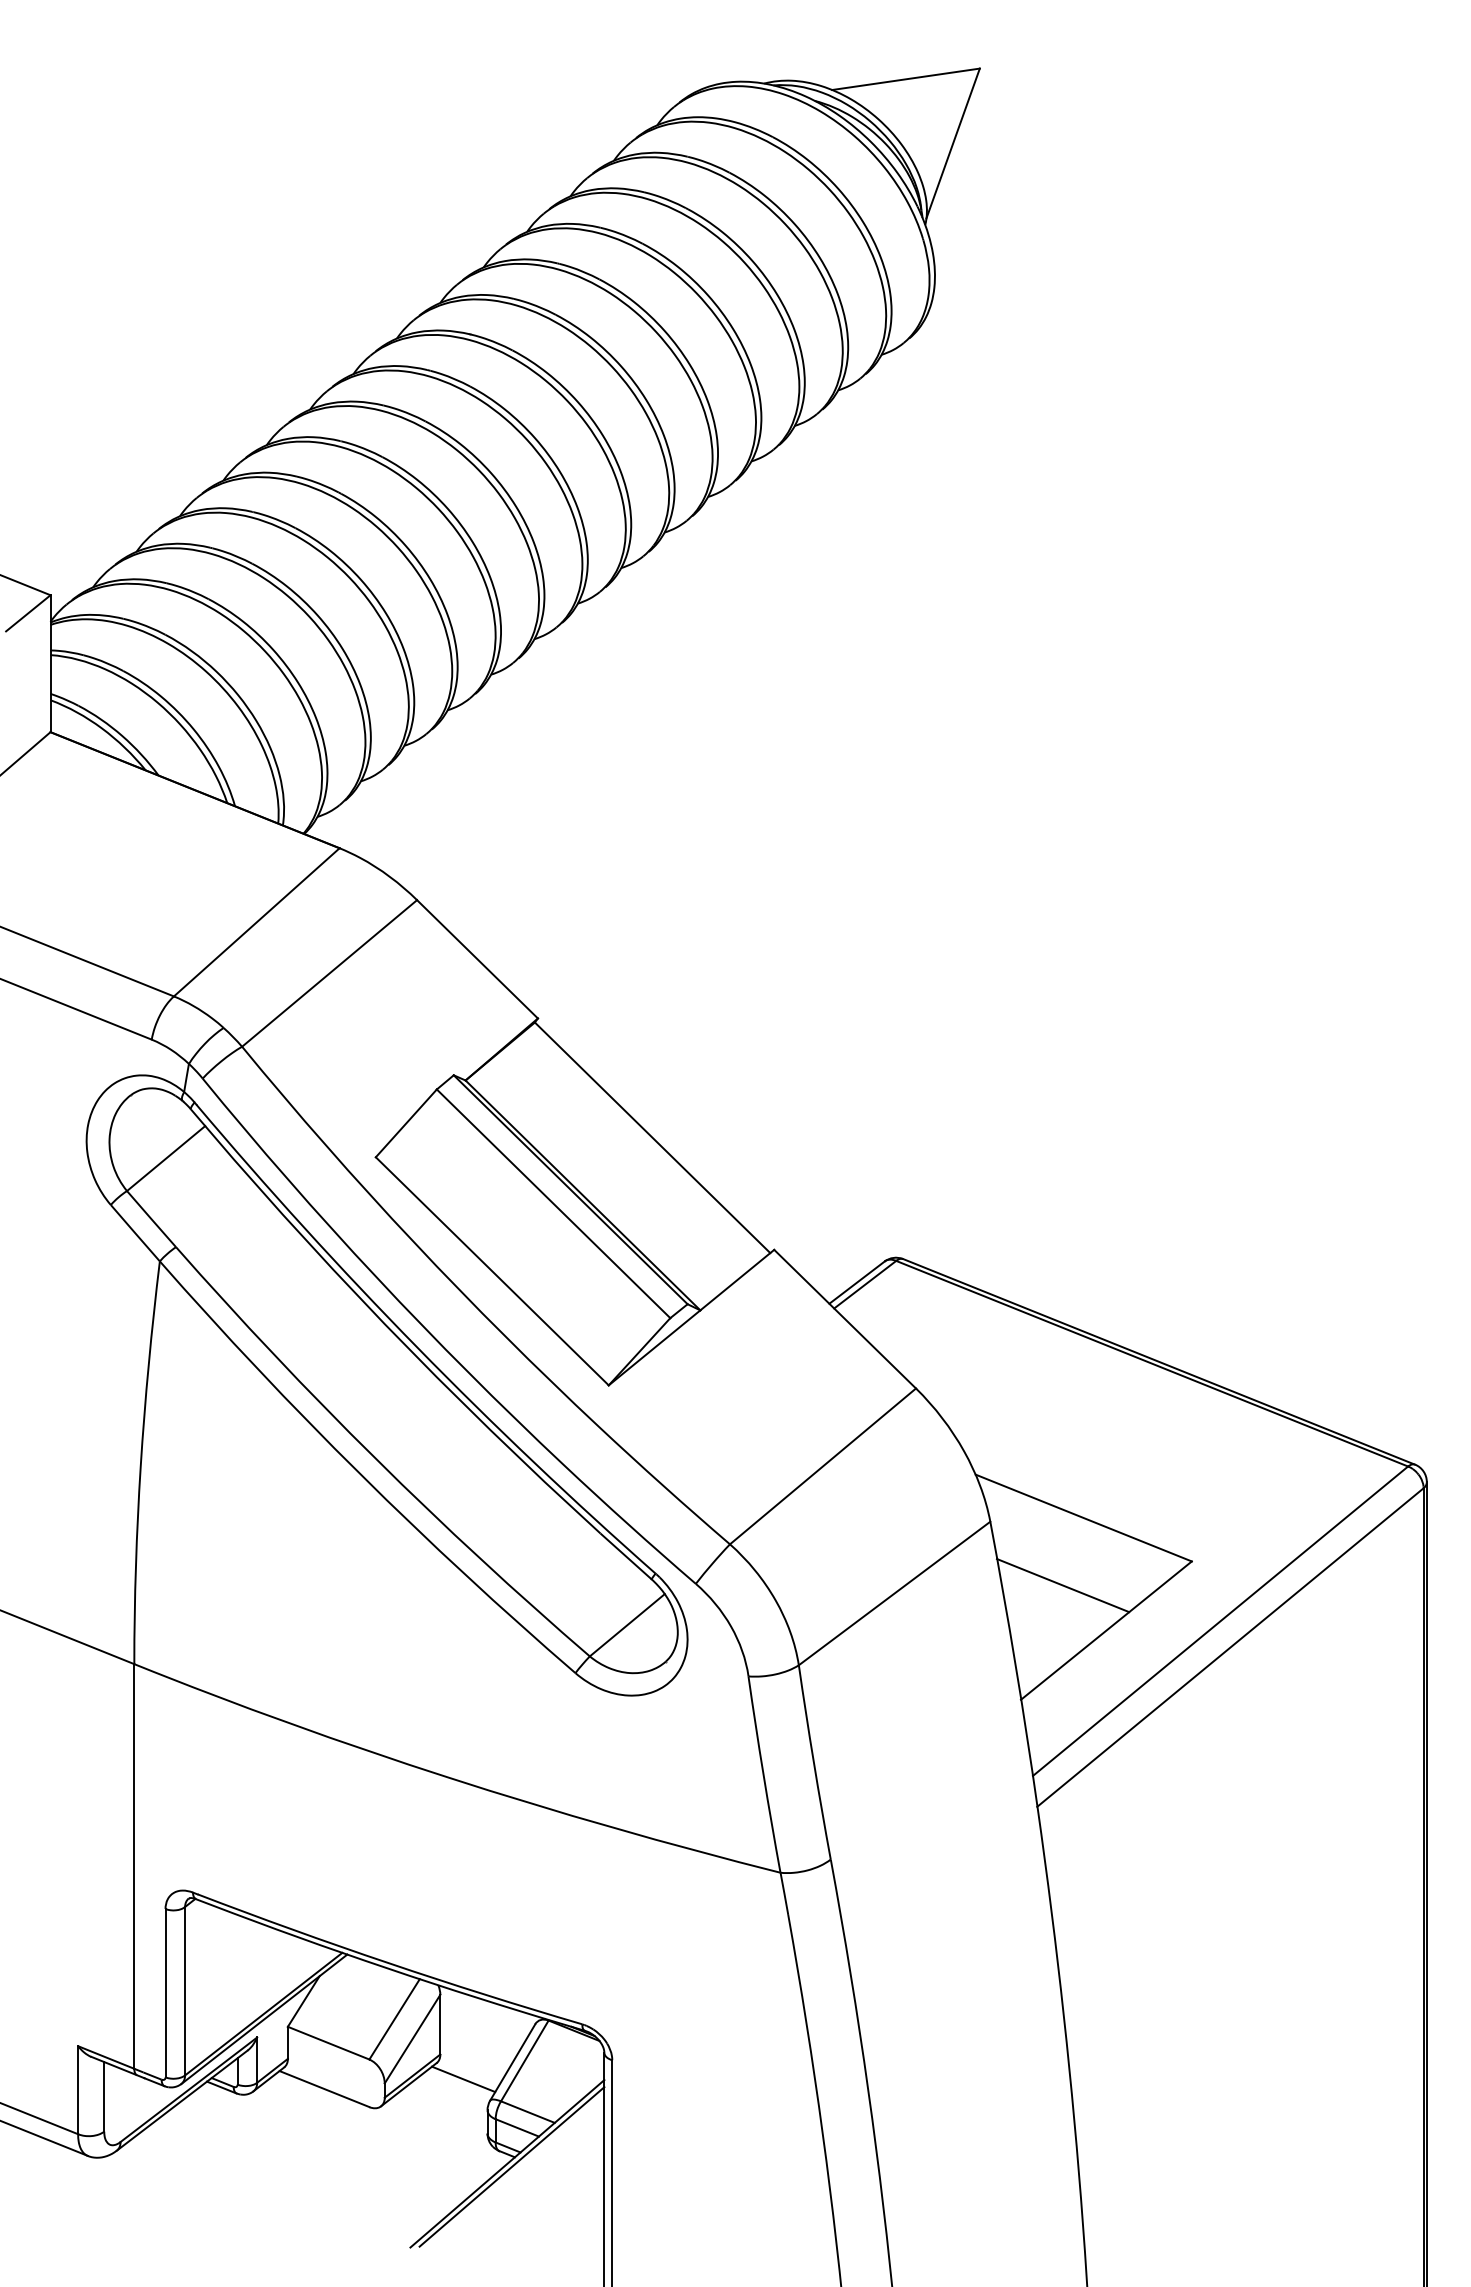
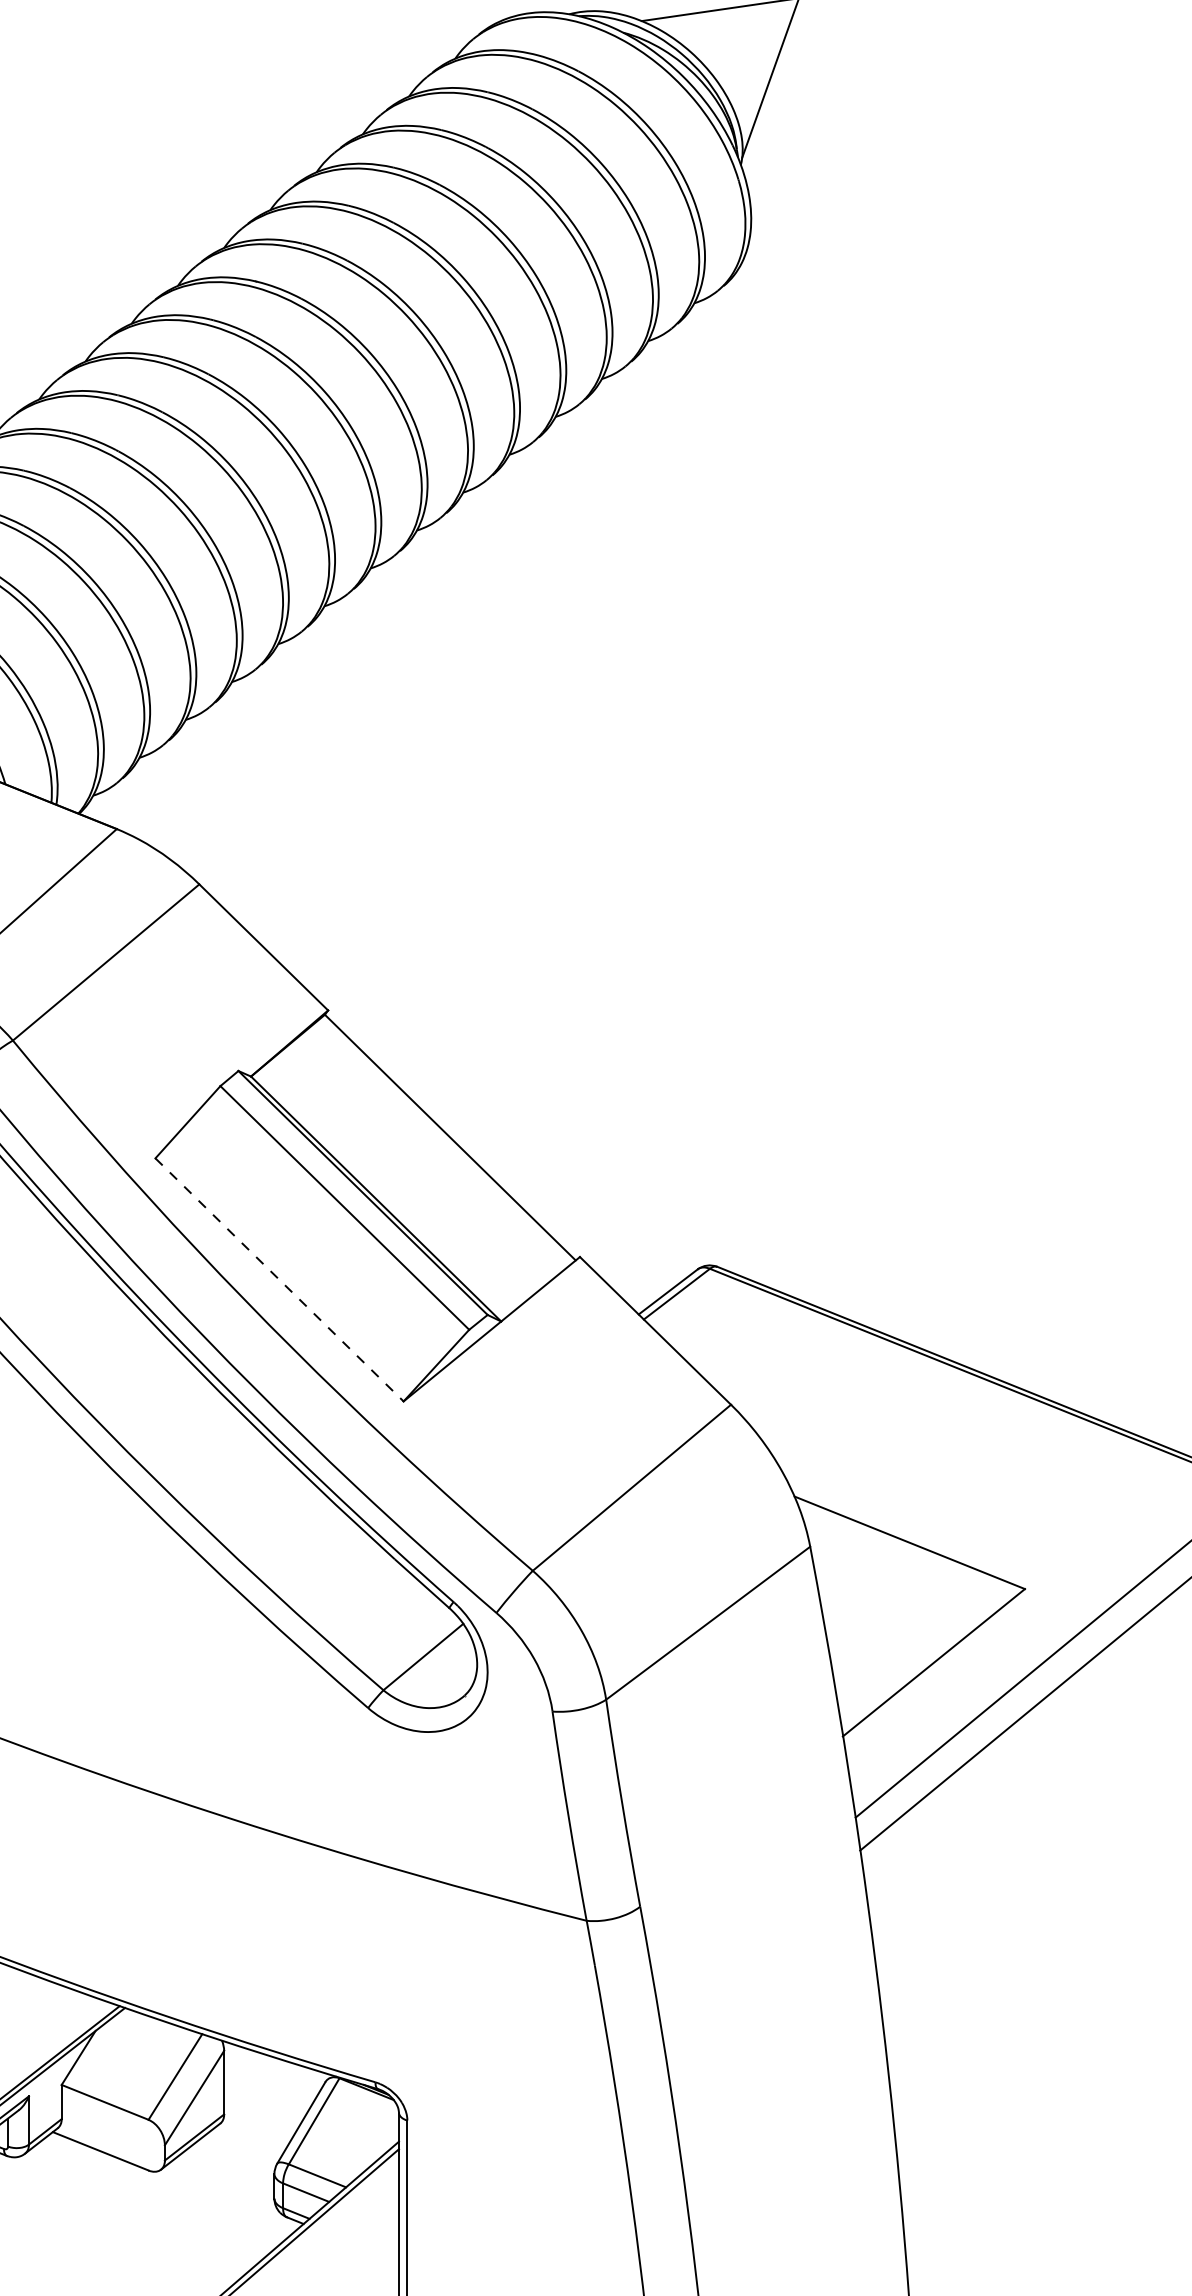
line: (492, 1271) -> (279, 1280), solid -> dashed
line: (1062, 1585) -> (887, 1614), removed
line: (463, 2079) -> (248, 2141), removed

